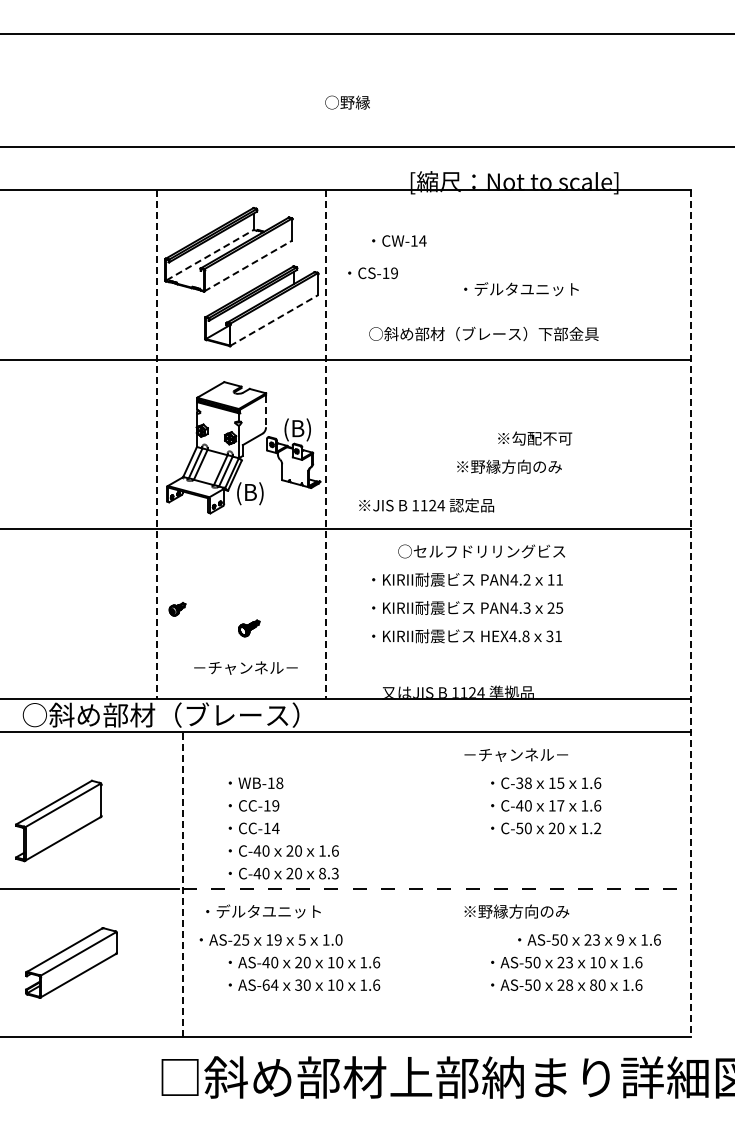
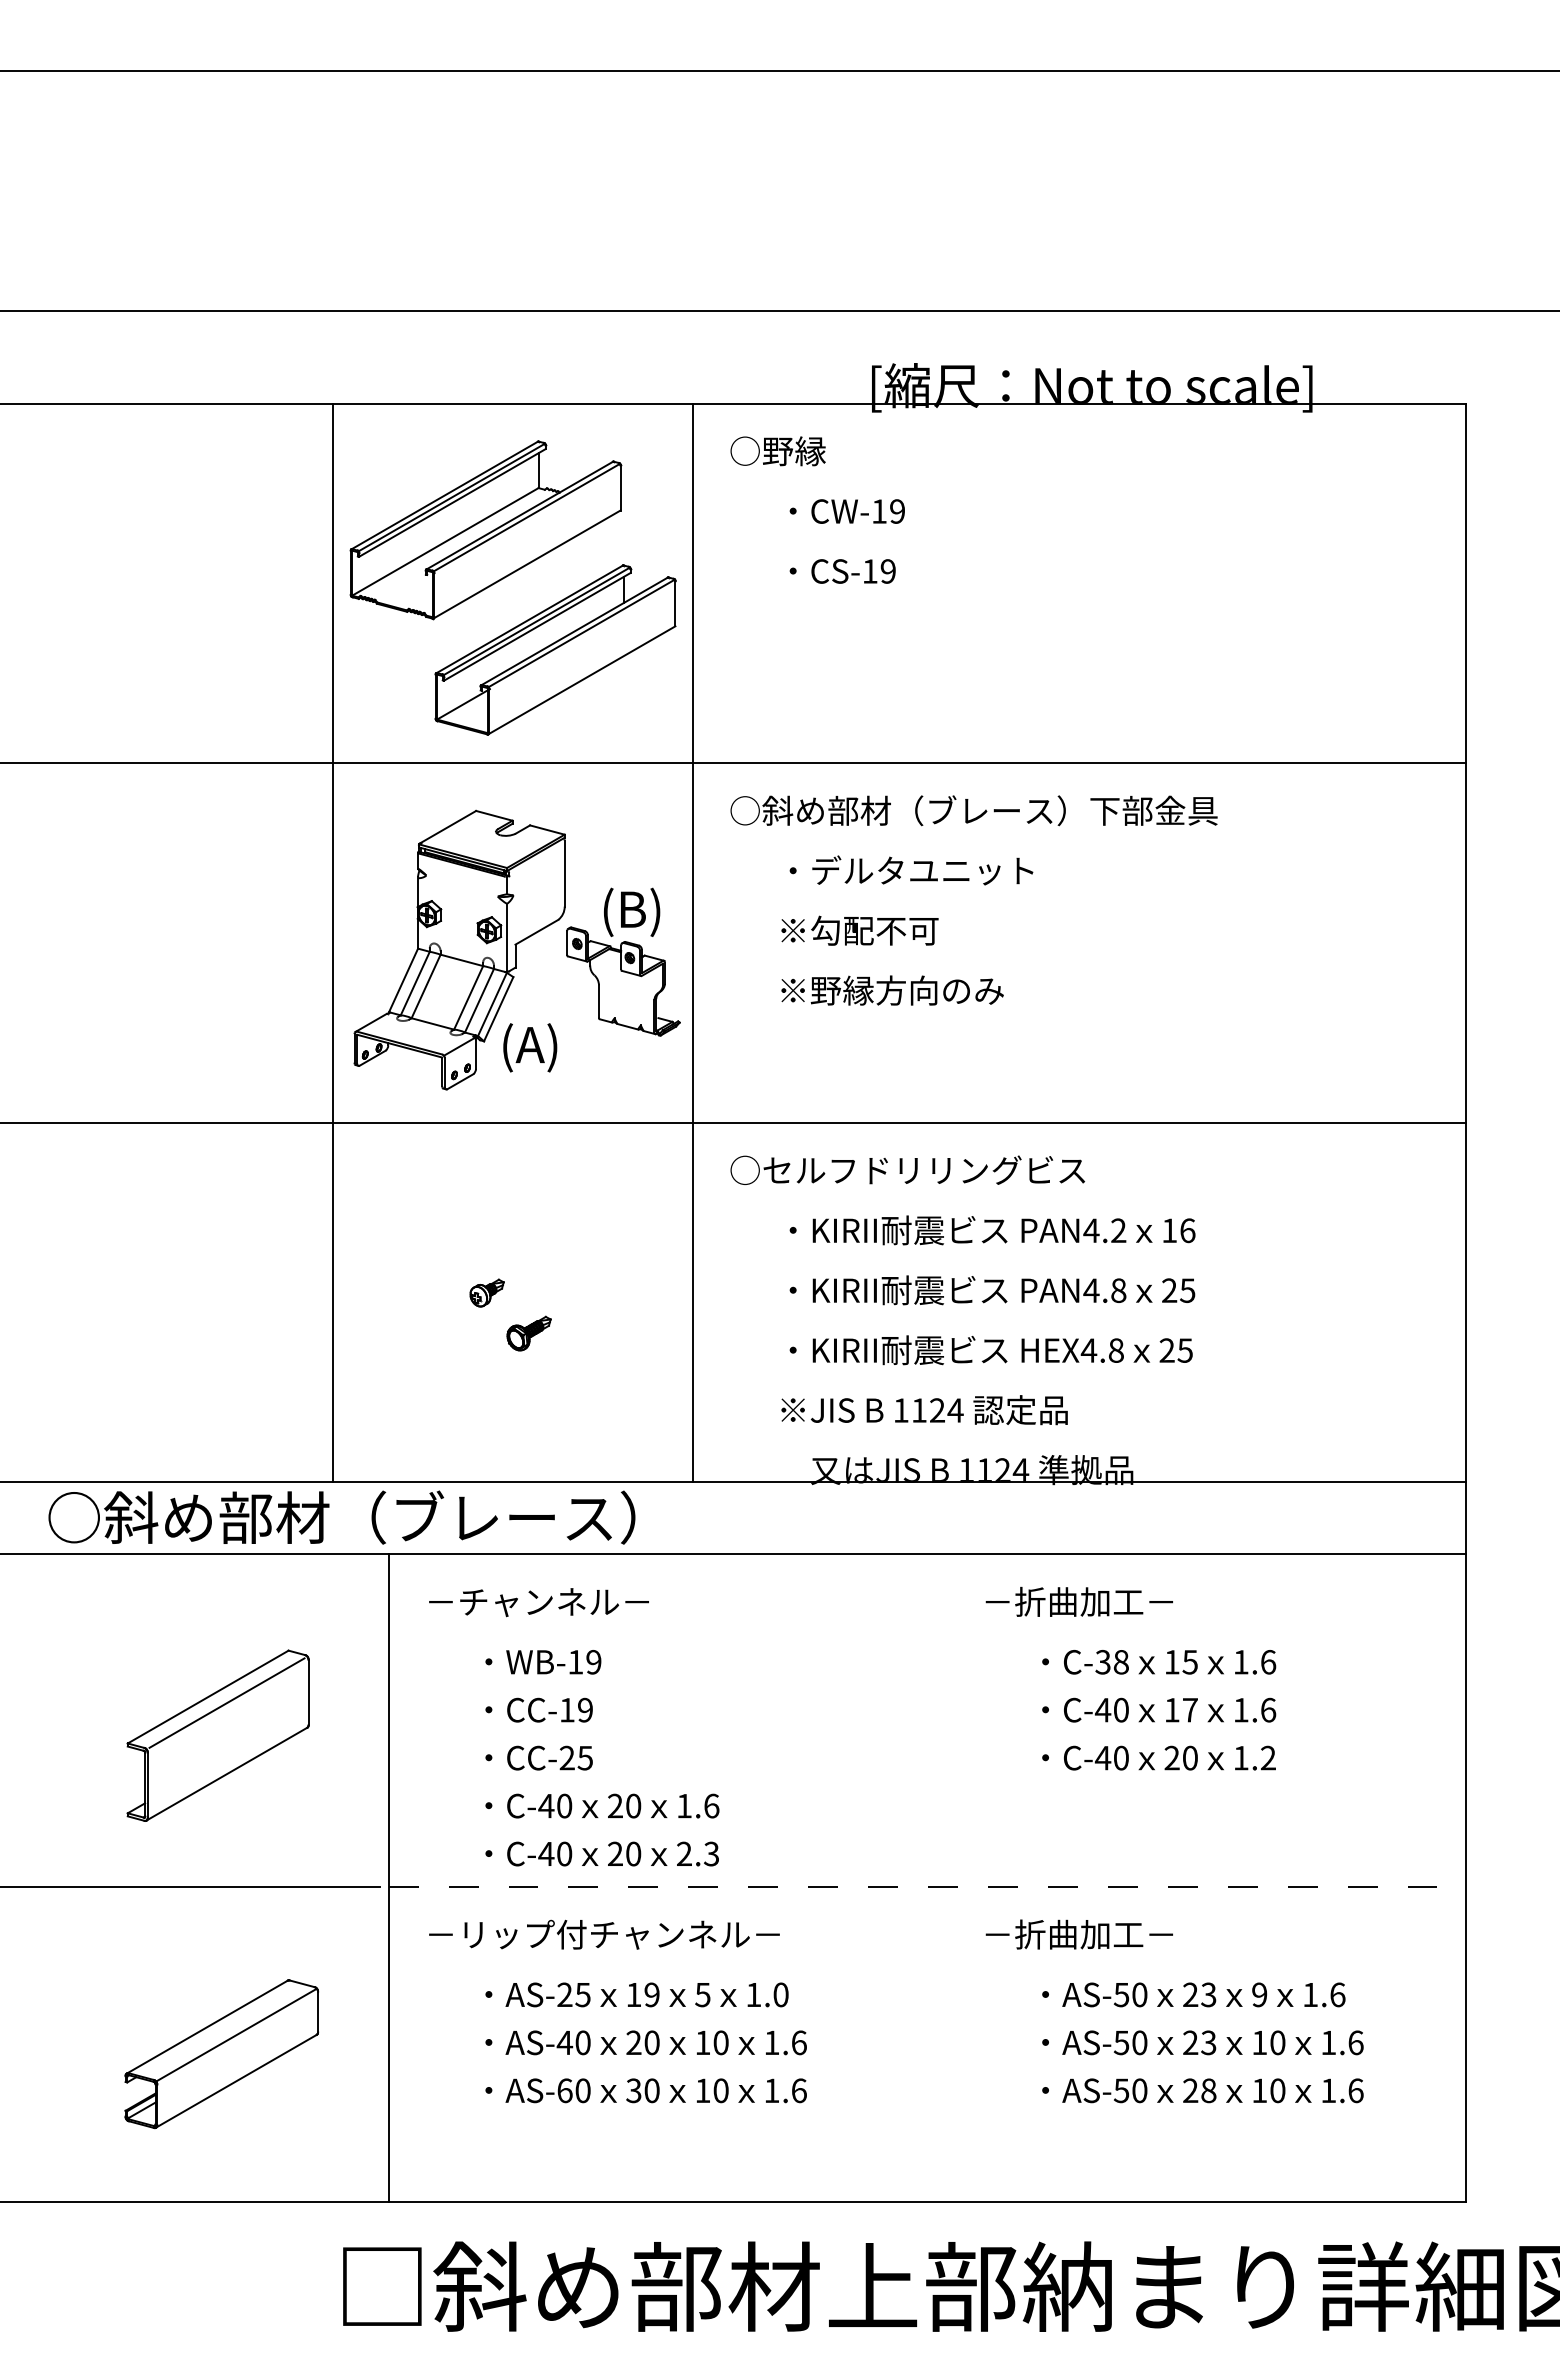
text: (347, 102) -> (777, 450), moved
text: (422, 240) -> (896, 510), CW-14 -> CW-19
line: (210, 254) -> (446, 540), dashed -> solid
line: (248, 266) -> (527, 565), dashed -> solid
text: (372, 273) -> (841, 571), moved
text: (521, 289) -> (911, 871), moved
line: (274, 320) -> (582, 680), dashed -> solid
text: (483, 333) -> (973, 809), moved
line: (266, 411) -> (565, 873), dashed -> solid
text: (535, 438) -> (860, 930), moved
line: (157, 444) -> (334, 943), dashed -> solid
line: (326, 444) -> (692, 943), dashed -> solid
text: (509, 466) -> (892, 990), moved
text: (253, 493) -> (538, 1047), (B) -> (A)
text: (426, 505) -> (924, 1410), moved
text: (481, 551) -> (907, 1170), moved
text: (559, 579) -> (1187, 1229), 11 -> 16
text: (526, 607) -> (1117, 1289), PAN4.3 -> PAN4.8
part: (177, 609) -> (487, 1293), moved
line: (690, 613) -> (1465, 1301), dashed -> solid
text: (553, 636) -> (1174, 1350), 31 -> 25
text: (245, 667) -> (538, 1601), moved
text: (522, 754) -> (1108, 1601), －チャンネル－ -> －折曲加工－
text: (279, 782) -> (593, 1660), WB-18 -> WB-19
part: (58, 820) -> (217, 1734), moved
text: (271, 828) -> (576, 1758), CC-14 -> CC-25
text: (519, 828) -> (1102, 1758), C-50 -> C-40
text: (322, 873) -> (684, 1853), 8.3 -> 2.3
line: (183, 884) -> (389, 1877), dashed -> solid
text: (284, 911) -> (603, 1934), ・デルタユニット -> －リップ付チャンネル－
text: (516, 911) -> (1096, 1934), ※野縁方向のみ -> －折曲加工－
text: (270, 939) -> (635, 1993), moved
text: (589, 939) -> (1193, 1993), moved
part: (71, 962) -> (221, 2053), moved
text: (274, 984) -> (582, 2089), AS-64 -> AS-60
text: (593, 984) -> (1259, 2089), 80 -> 10

